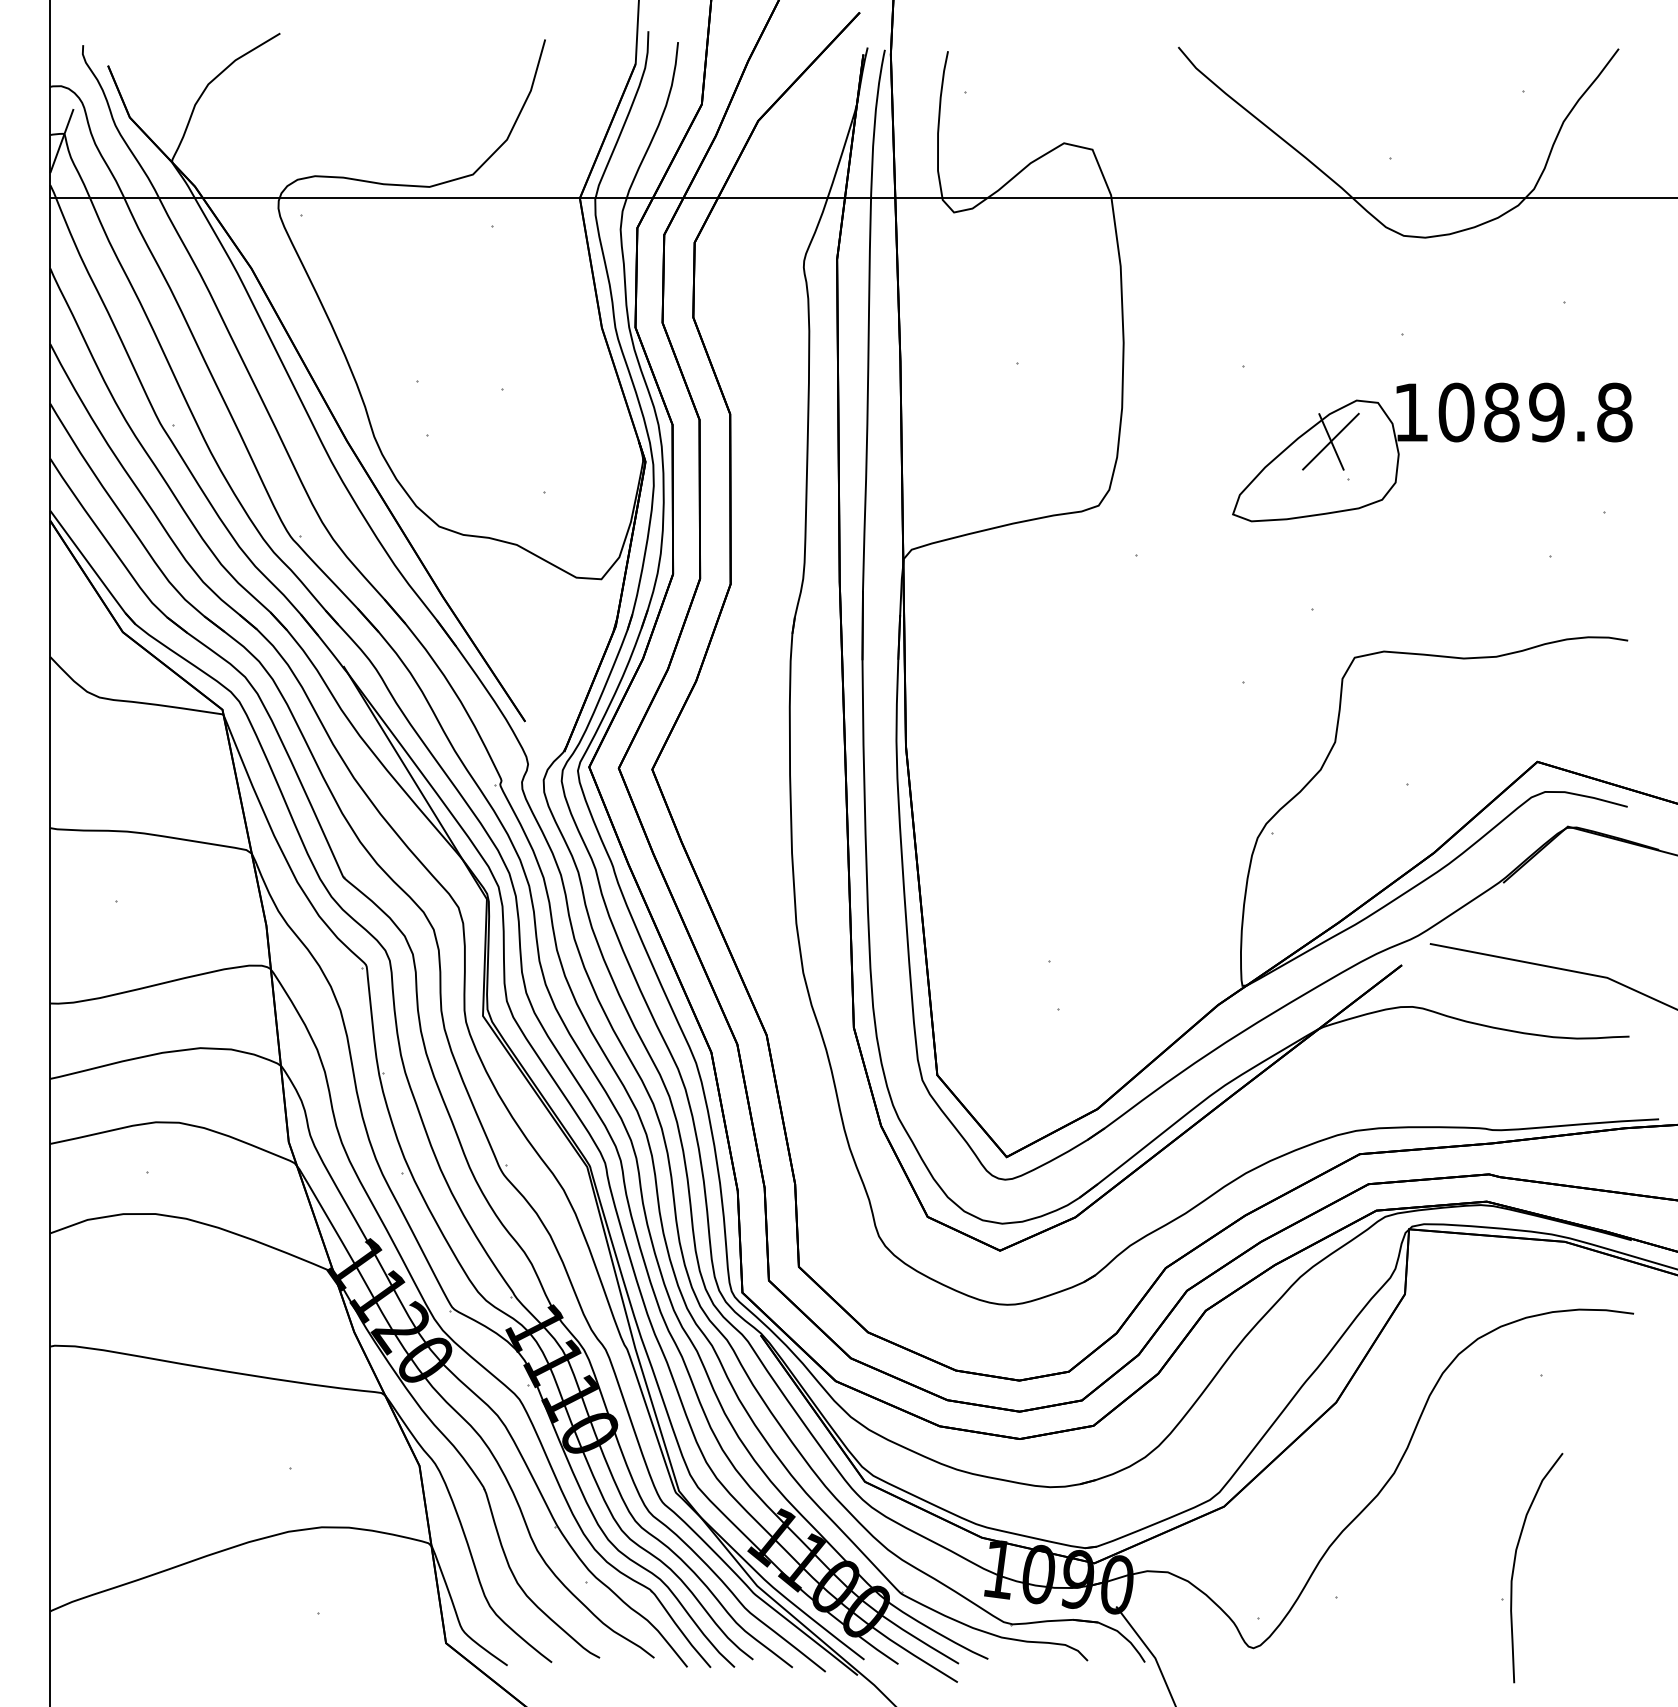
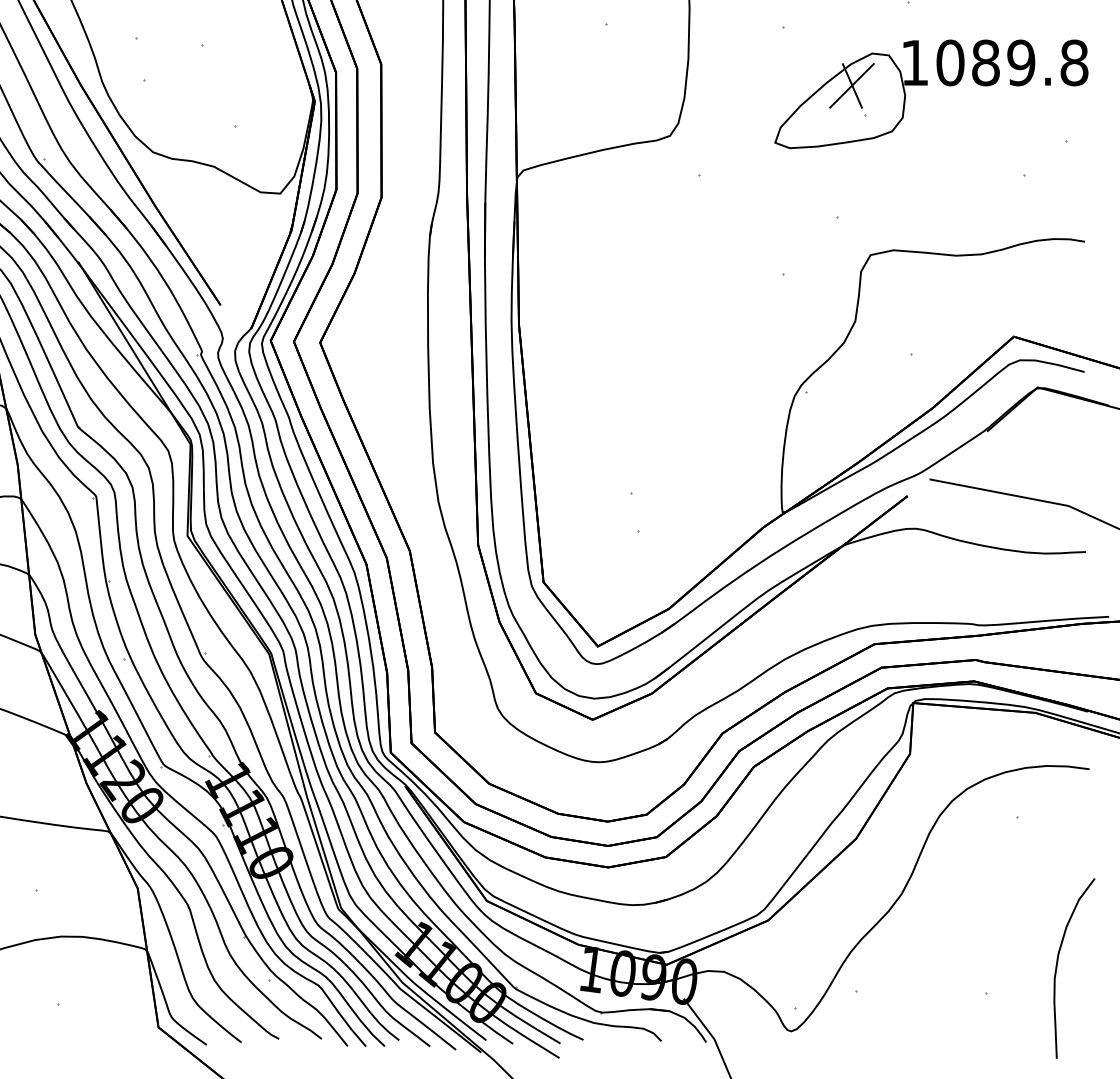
curve: (1515, 1563) -> (1057, 964), moved

